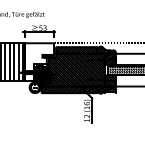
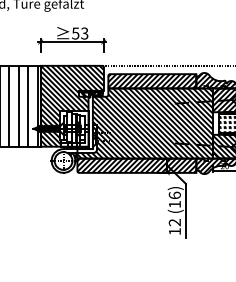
hatch: (39, 61) -> (72, 104), added

